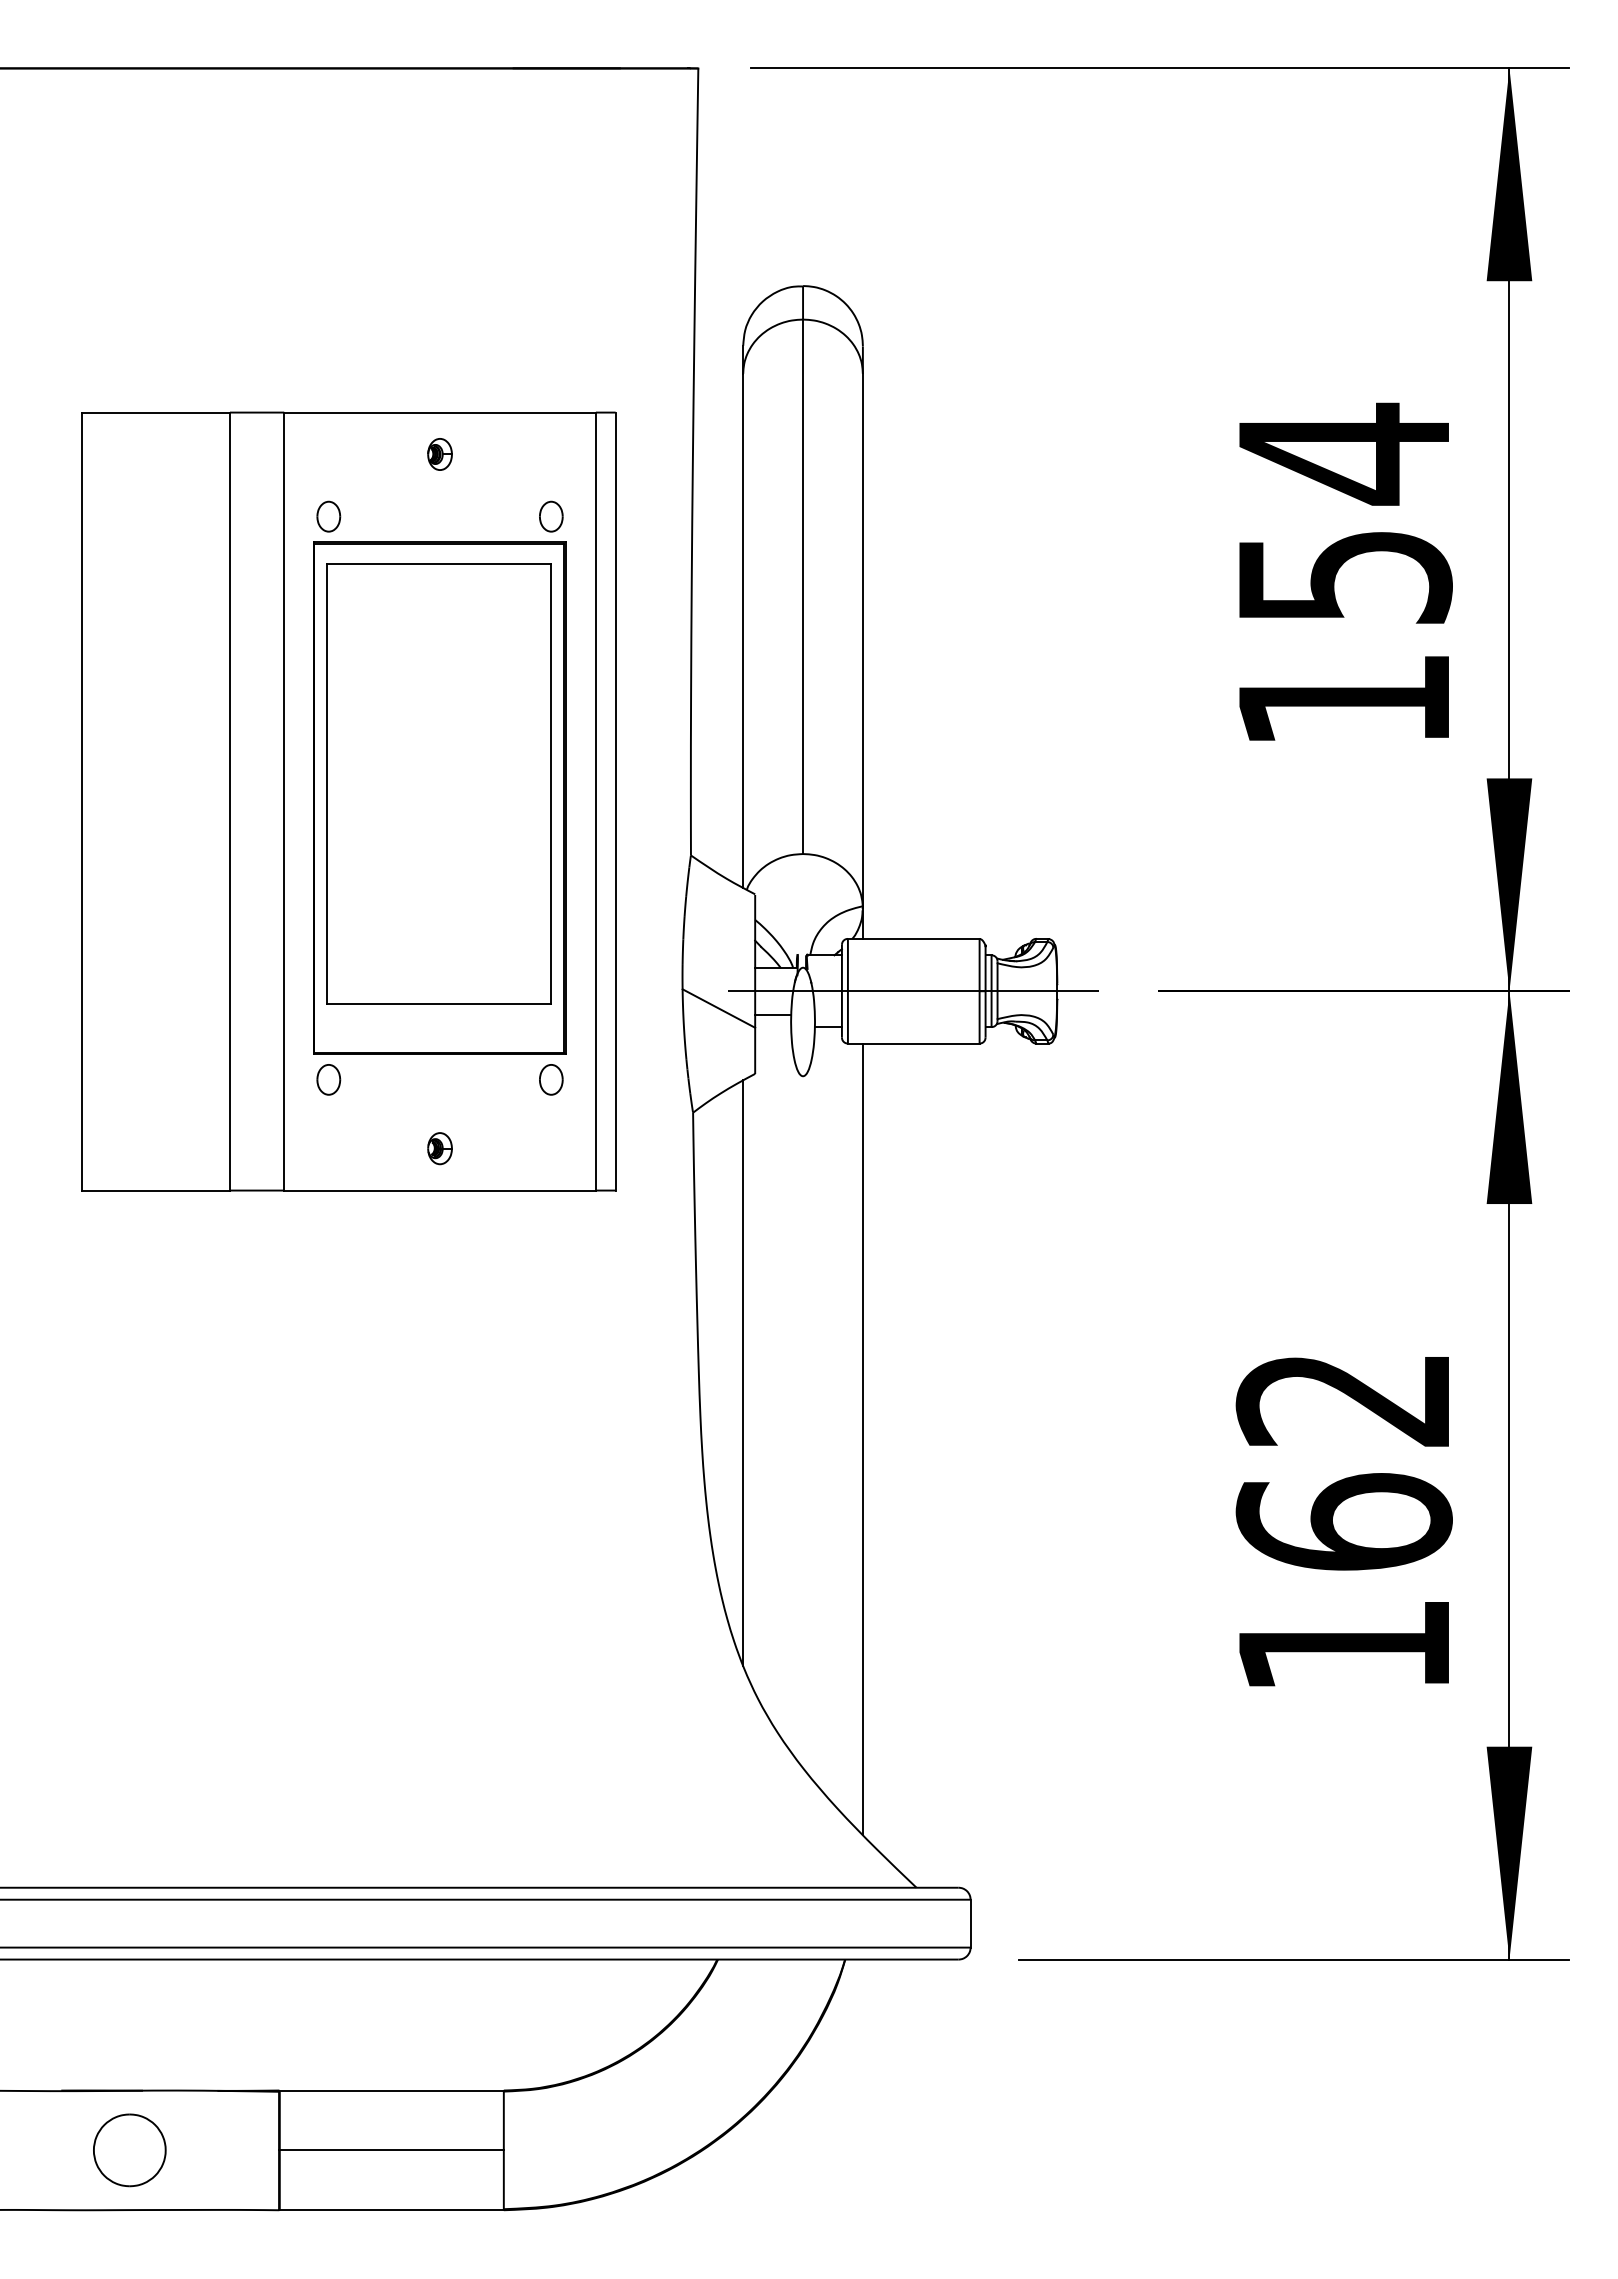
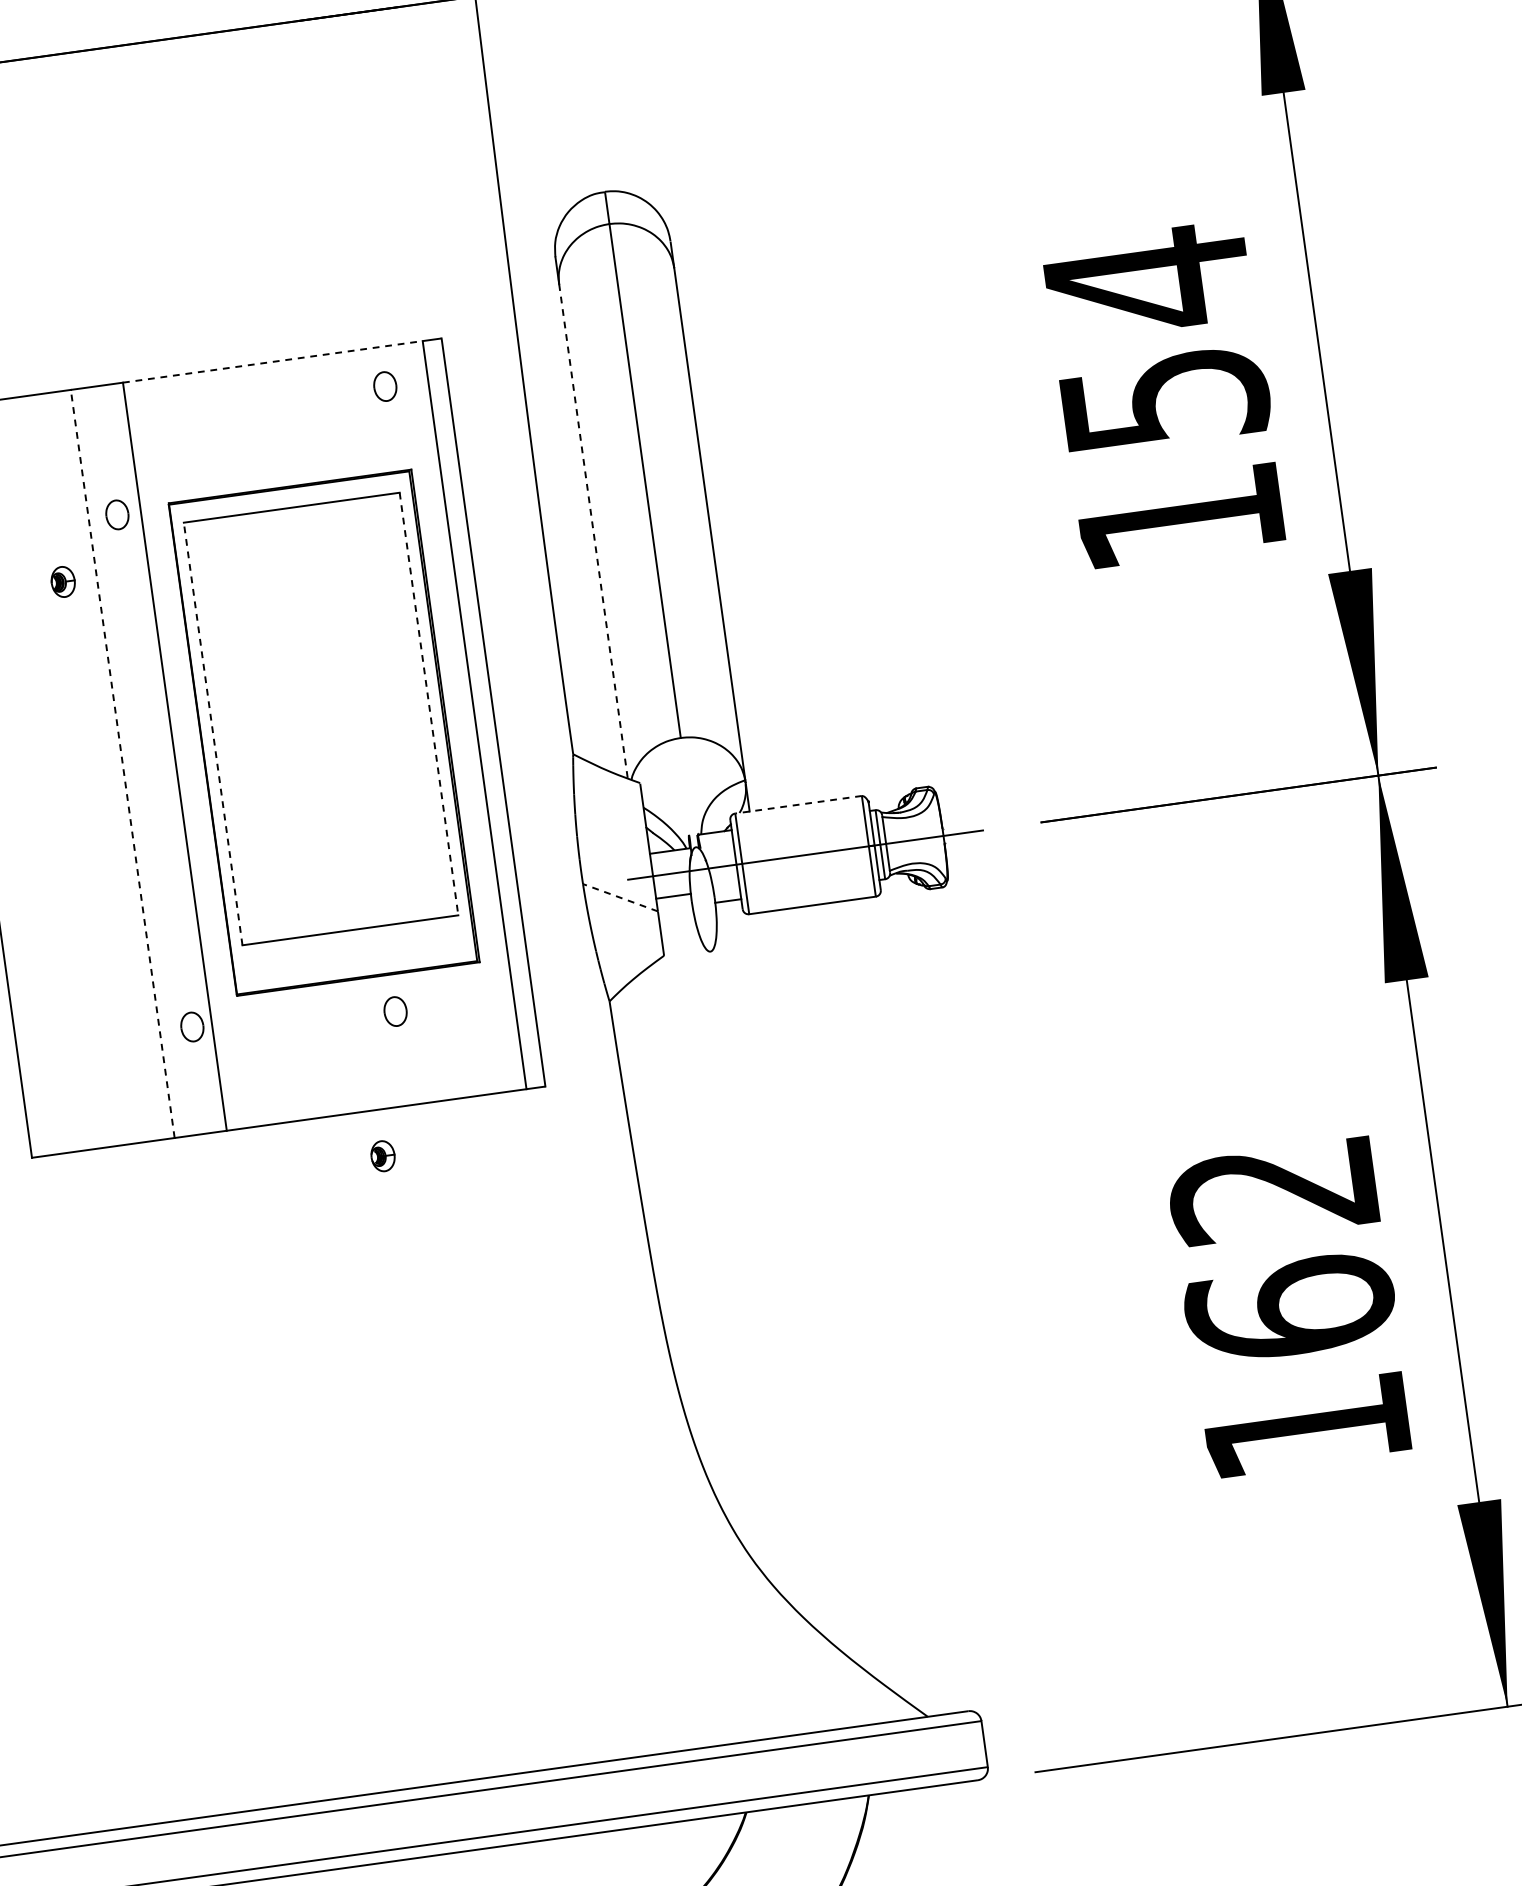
line: (440, 412) -> (273, 361), solid -> dashed
part: (439, 454) -> (62, 582), moved
part: (328, 516) -> (117, 514), moved
part: (551, 516) -> (385, 386), moved
line: (743, 630) -> (593, 530), solid -> dashed
line: (326, 783) -> (213, 733), solid -> dashed
line: (550, 783) -> (428, 703), solid -> dashed
line: (230, 801) -> (123, 763), solid -> dashed
line: (913, 938) -> (798, 804), solid -> dashed
line: (718, 1008) -> (620, 897), solid -> dashed
part: (328, 1079) -> (192, 1026), moved
part: (551, 1079) -> (395, 1011), moved
part: (439, 1148) -> (382, 1156), moved
line: (743, 1373) -> (692, 1245), removed
line: (862, 1438) -> (815, 1292), removed

